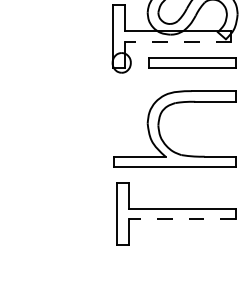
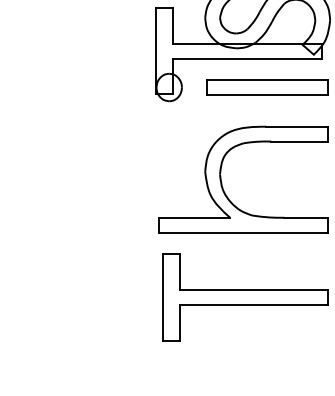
line: (177, 42) -> (246, 58), dashed -> solid
line: (182, 219) -> (253, 304), dashed -> solid

